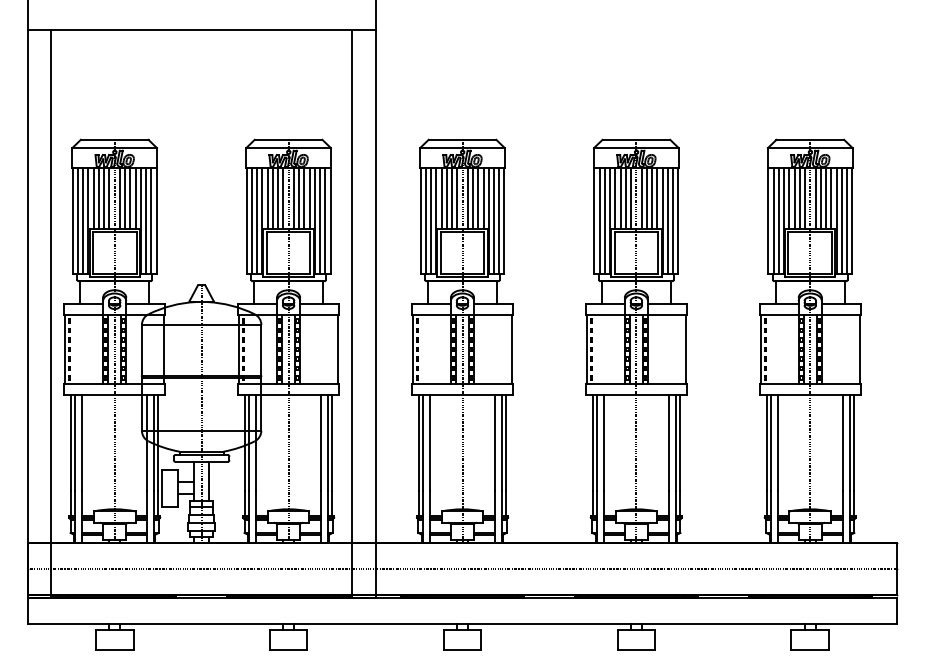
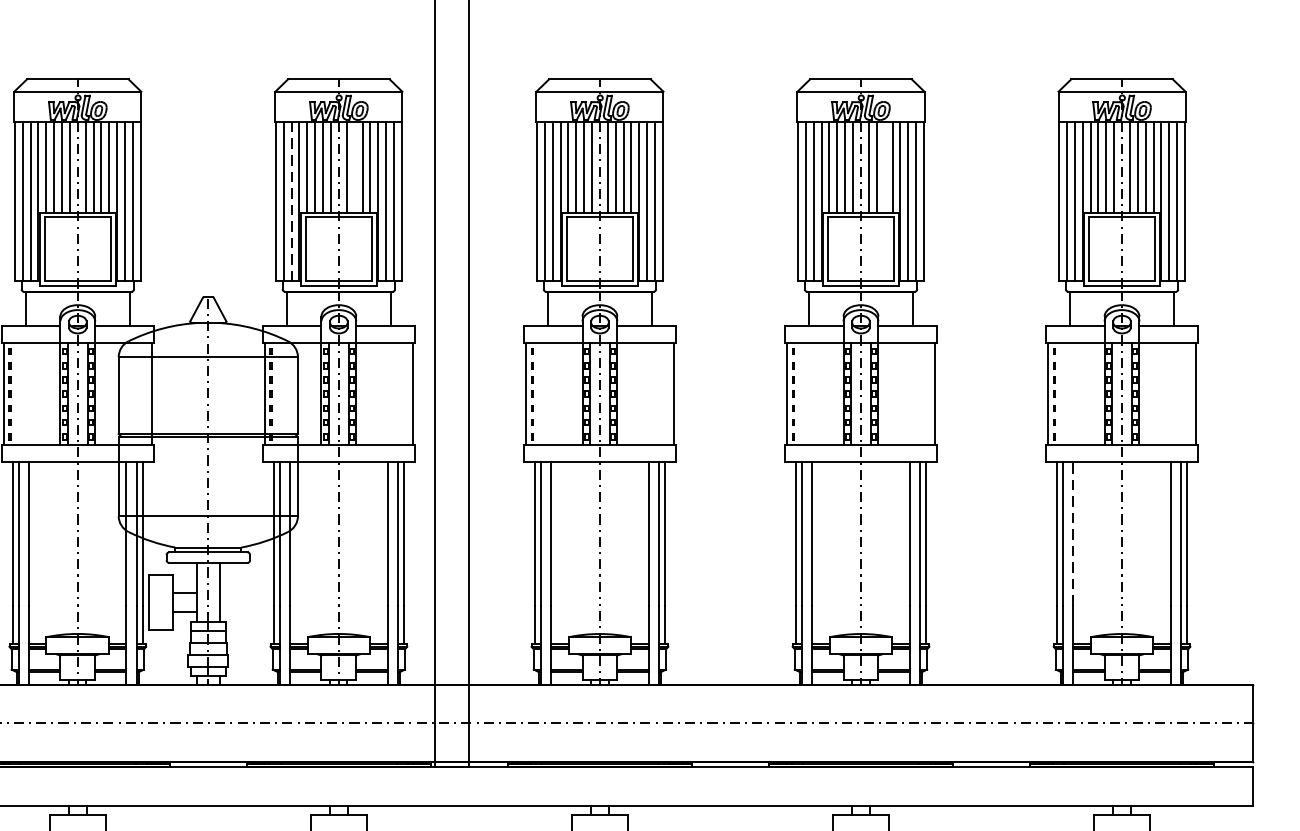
line: (299, 198) -> (355, 167), removed
line: (652, 198) -> (885, 167), removed
line: (257, 220) -> (292, 200), solid -> dashed
line: (777, 442) -> (1072, 533), solid -> dashed

